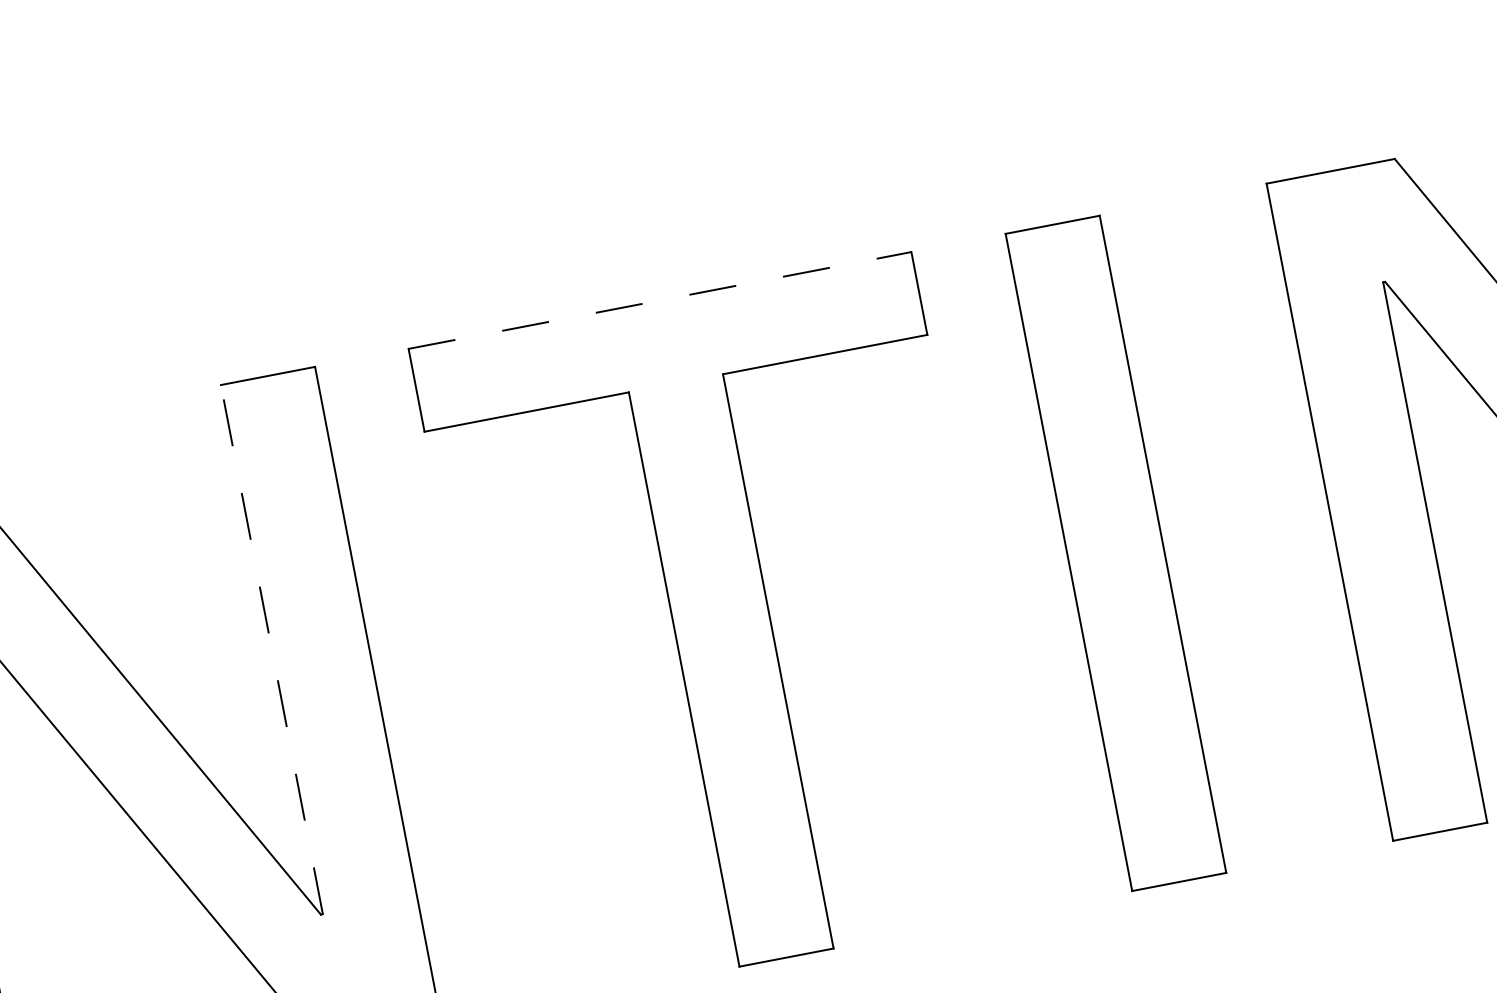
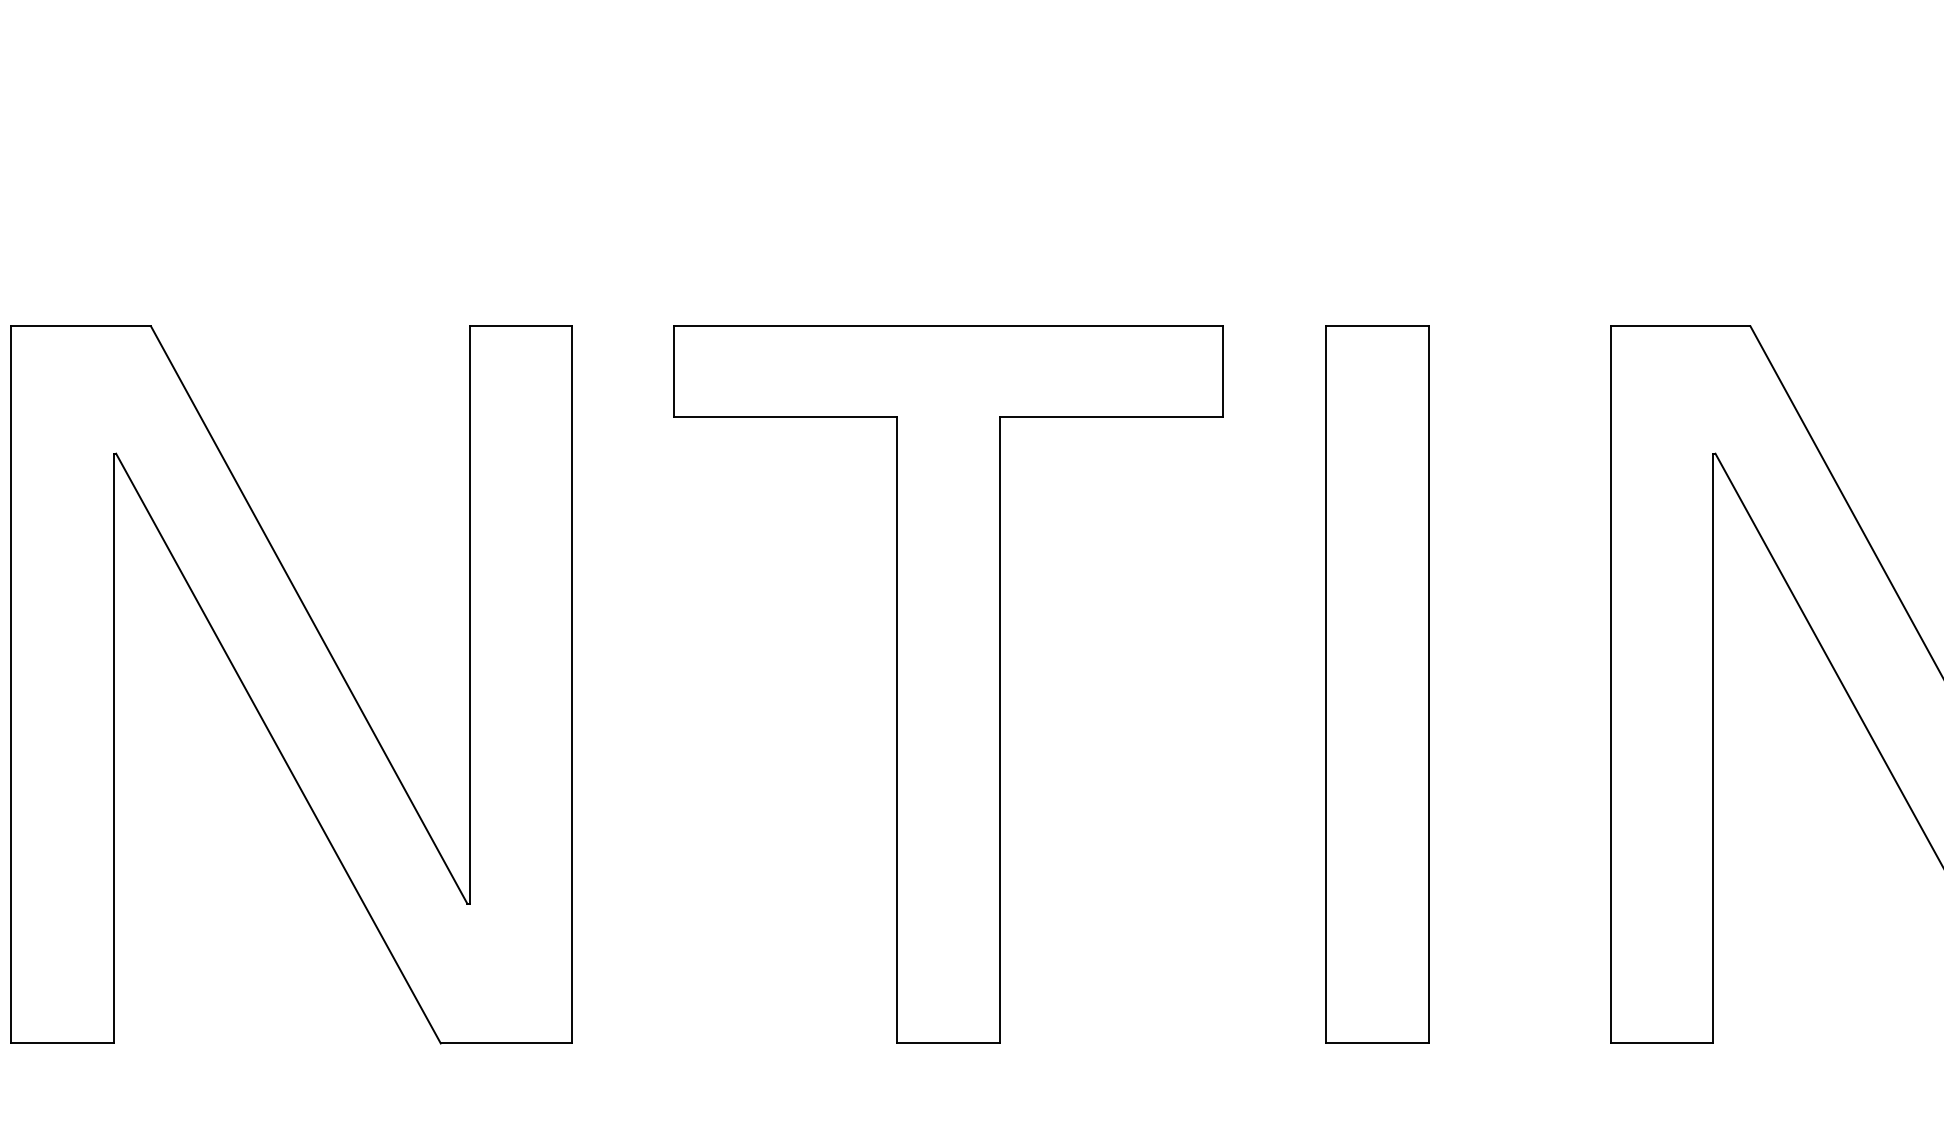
line: (660, 300) -> (949, 326), dashed -> solid
line: (271, 650) -> (469, 615), dashed -> solid

